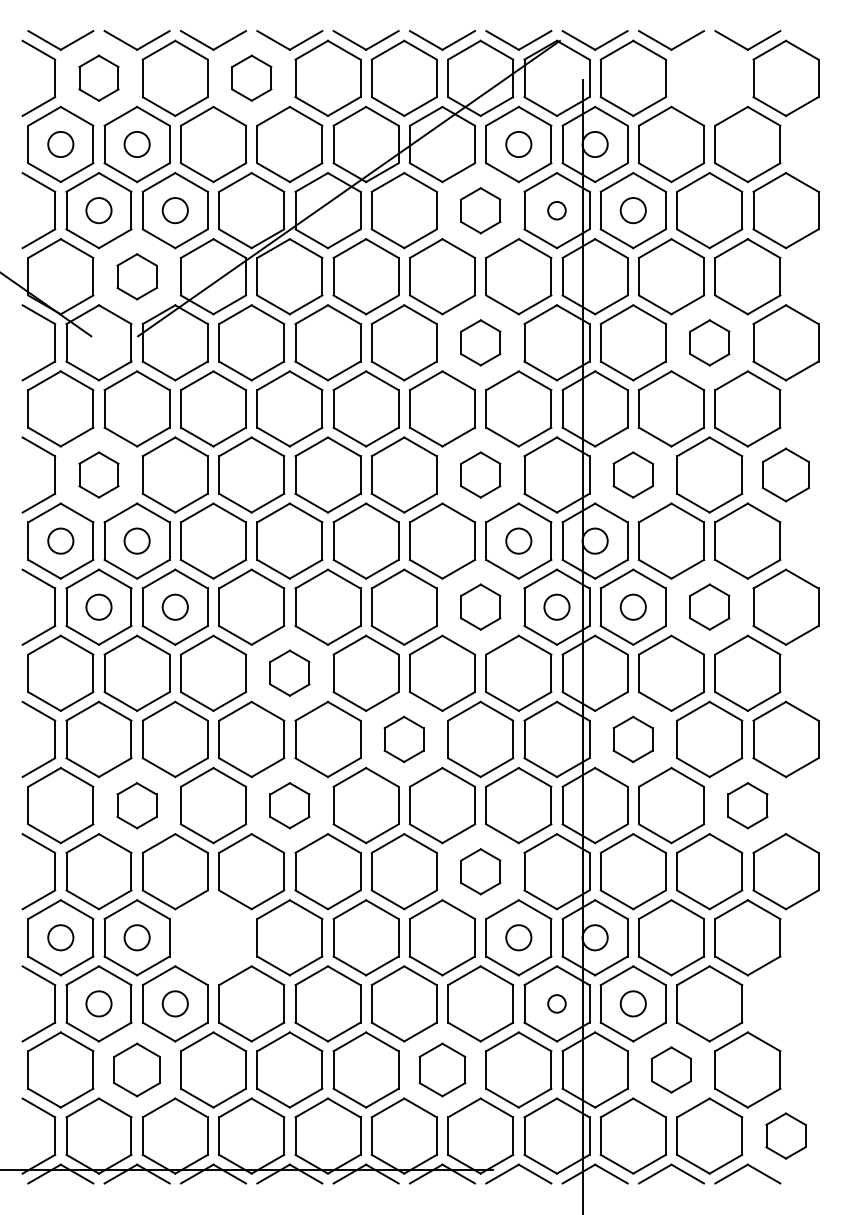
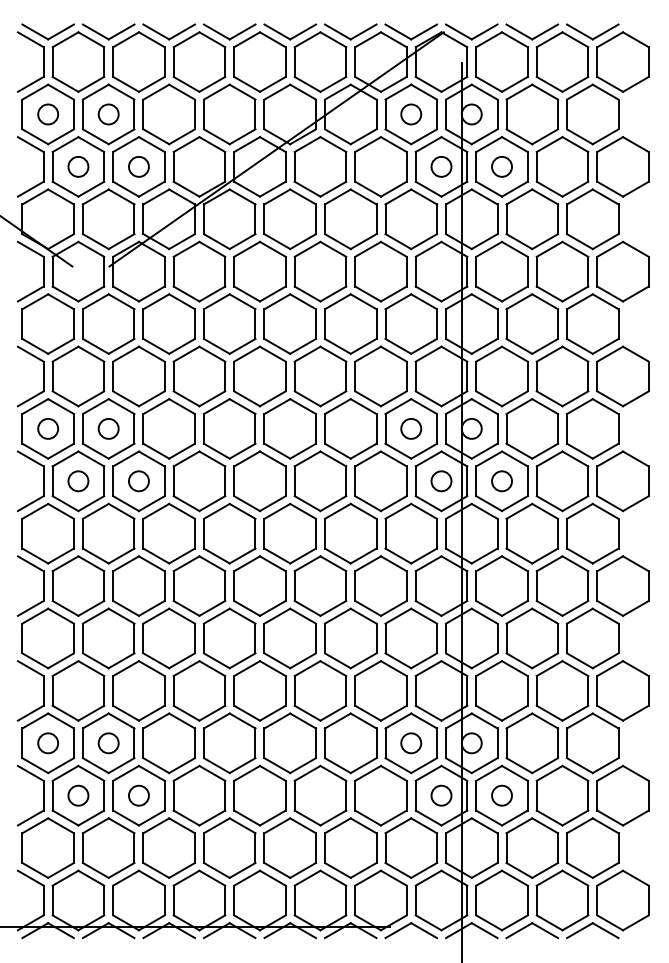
part: (98, 77) -> (78, 61), size x1.67
part: (251, 77) -> (199, 61), size x1.67
part: (709, 77) -> (562, 61), added
part: (480, 210) -> (380, 166), size x1.67
circle: (556, 210) -> (441, 166), size x1.43
part: (136, 276) -> (108, 219), size x1.67
part: (480, 342) -> (380, 271), size x1.67
part: (709, 342) -> (562, 271), size x1.67
part: (98, 474) -> (78, 376), size x1.67
part: (480, 474) -> (380, 376), size x1.67
part: (632, 474) -> (501, 376), size x1.67
part: (785, 474) -> (622, 376), size x1.43
part: (480, 606) -> (380, 480), size x1.67
part: (709, 606) -> (562, 480), size x1.67
part: (289, 672) -> (229, 533), size x1.67
part: (403, 739) -> (319, 586), size x1.67
part: (632, 739) -> (501, 586), size x1.67
part: (136, 805) -> (108, 638), size x1.67
part: (289, 805) -> (229, 638), size x1.67
part: (747, 805) -> (592, 638), size x1.67
part: (480, 871) -> (380, 690), size x1.67
part: (213, 937) -> (169, 743), added
circle: (556, 1003) -> (441, 795), size x1.43
part: (785, 1003) -> (622, 795), added
part: (136, 1069) -> (108, 847), size x1.43
part: (442, 1069) -> (350, 847), size x1.43
part: (671, 1069) -> (532, 847), size x1.67
part: (785, 1135) -> (622, 900), size x1.67

